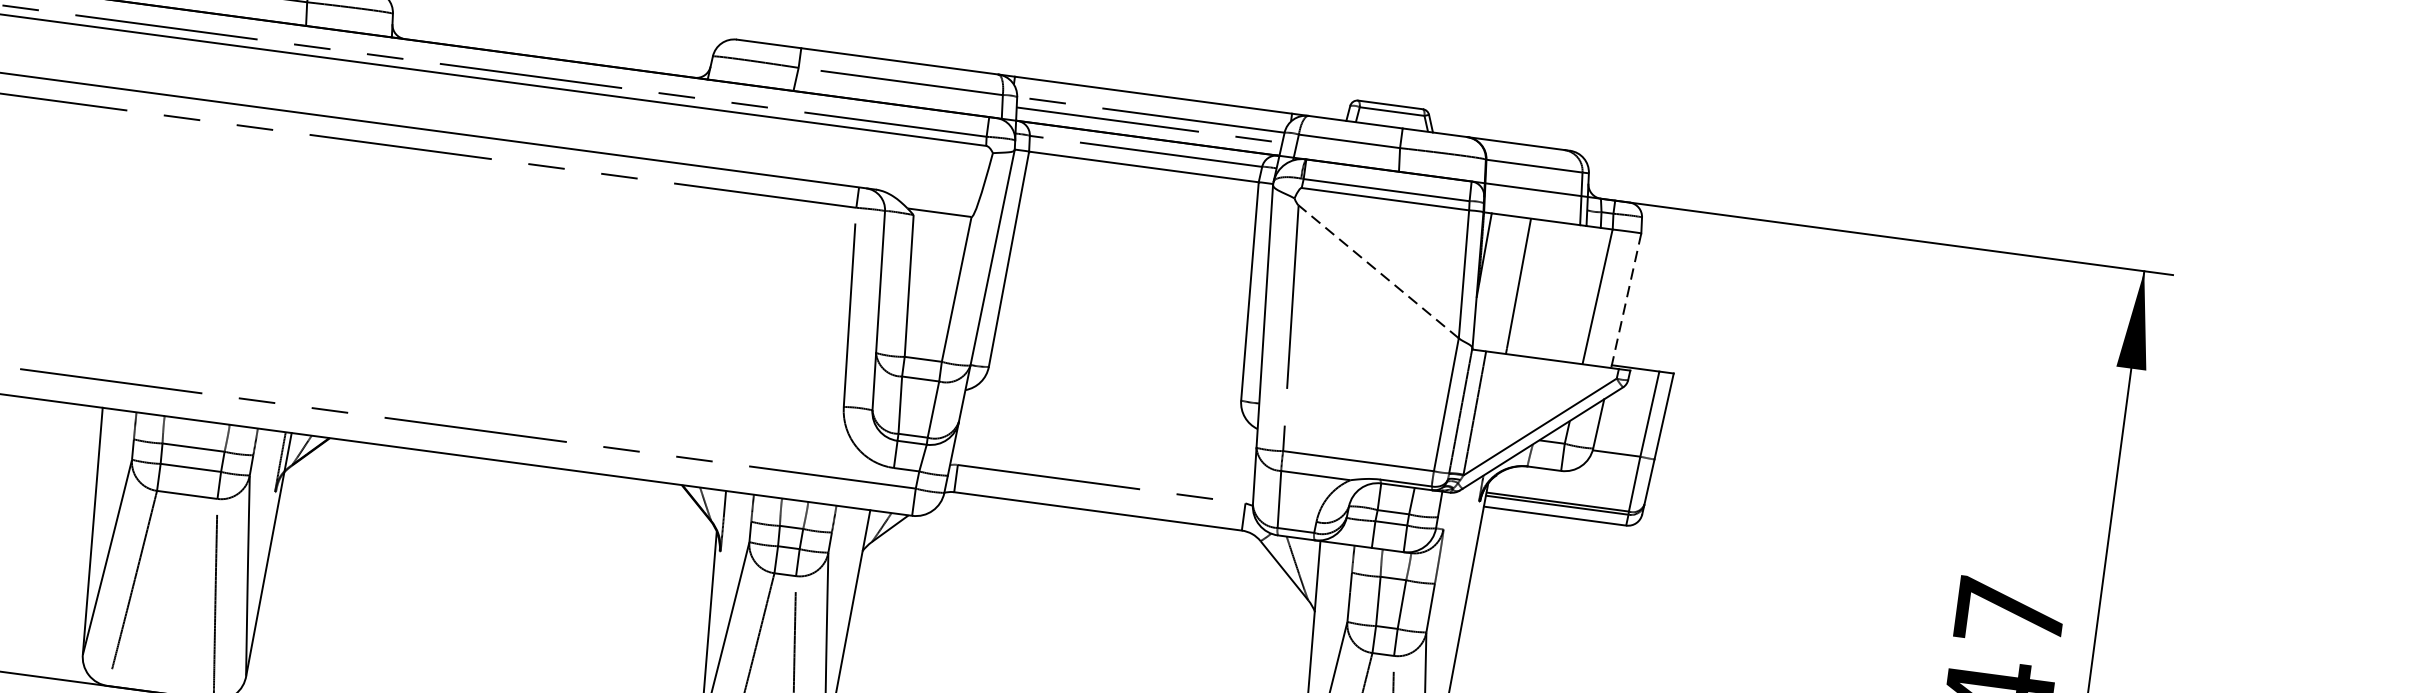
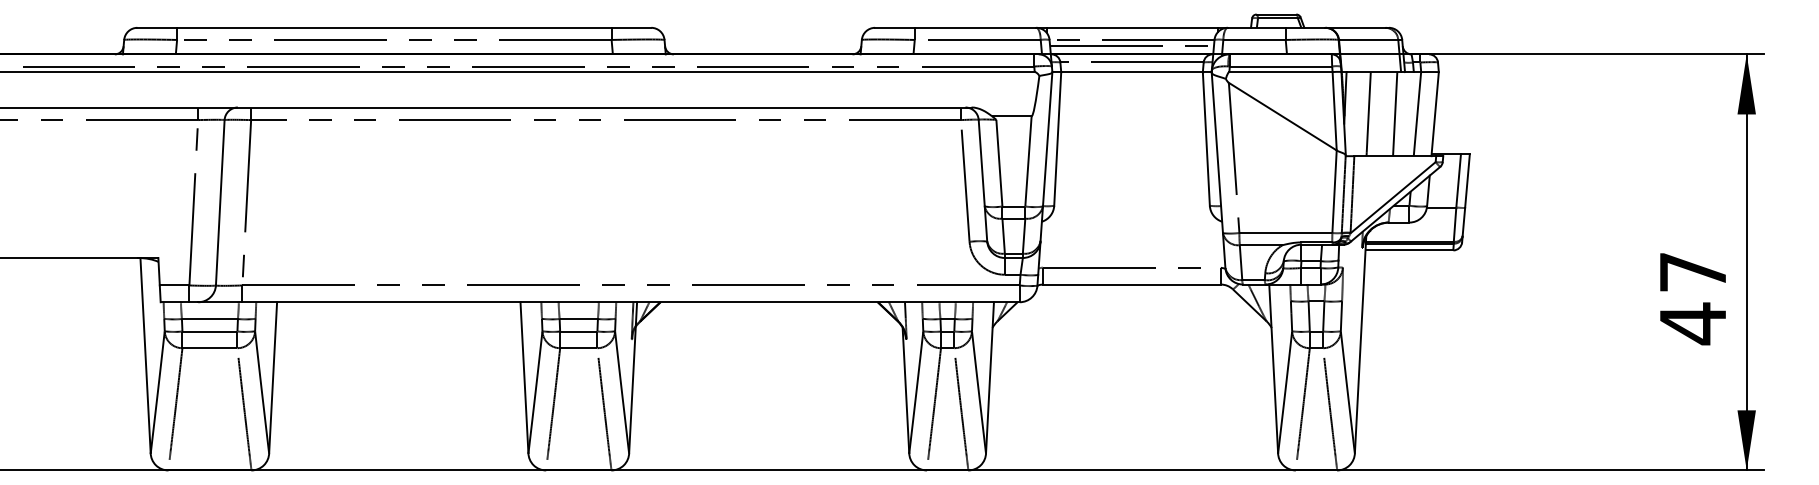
line: (1378, 271) -> (1282, 116), dashed -> solid
line: (1561, 292) -> (1395, 114), added
line: (1626, 301) -> (1435, 114), dashed -> solid

